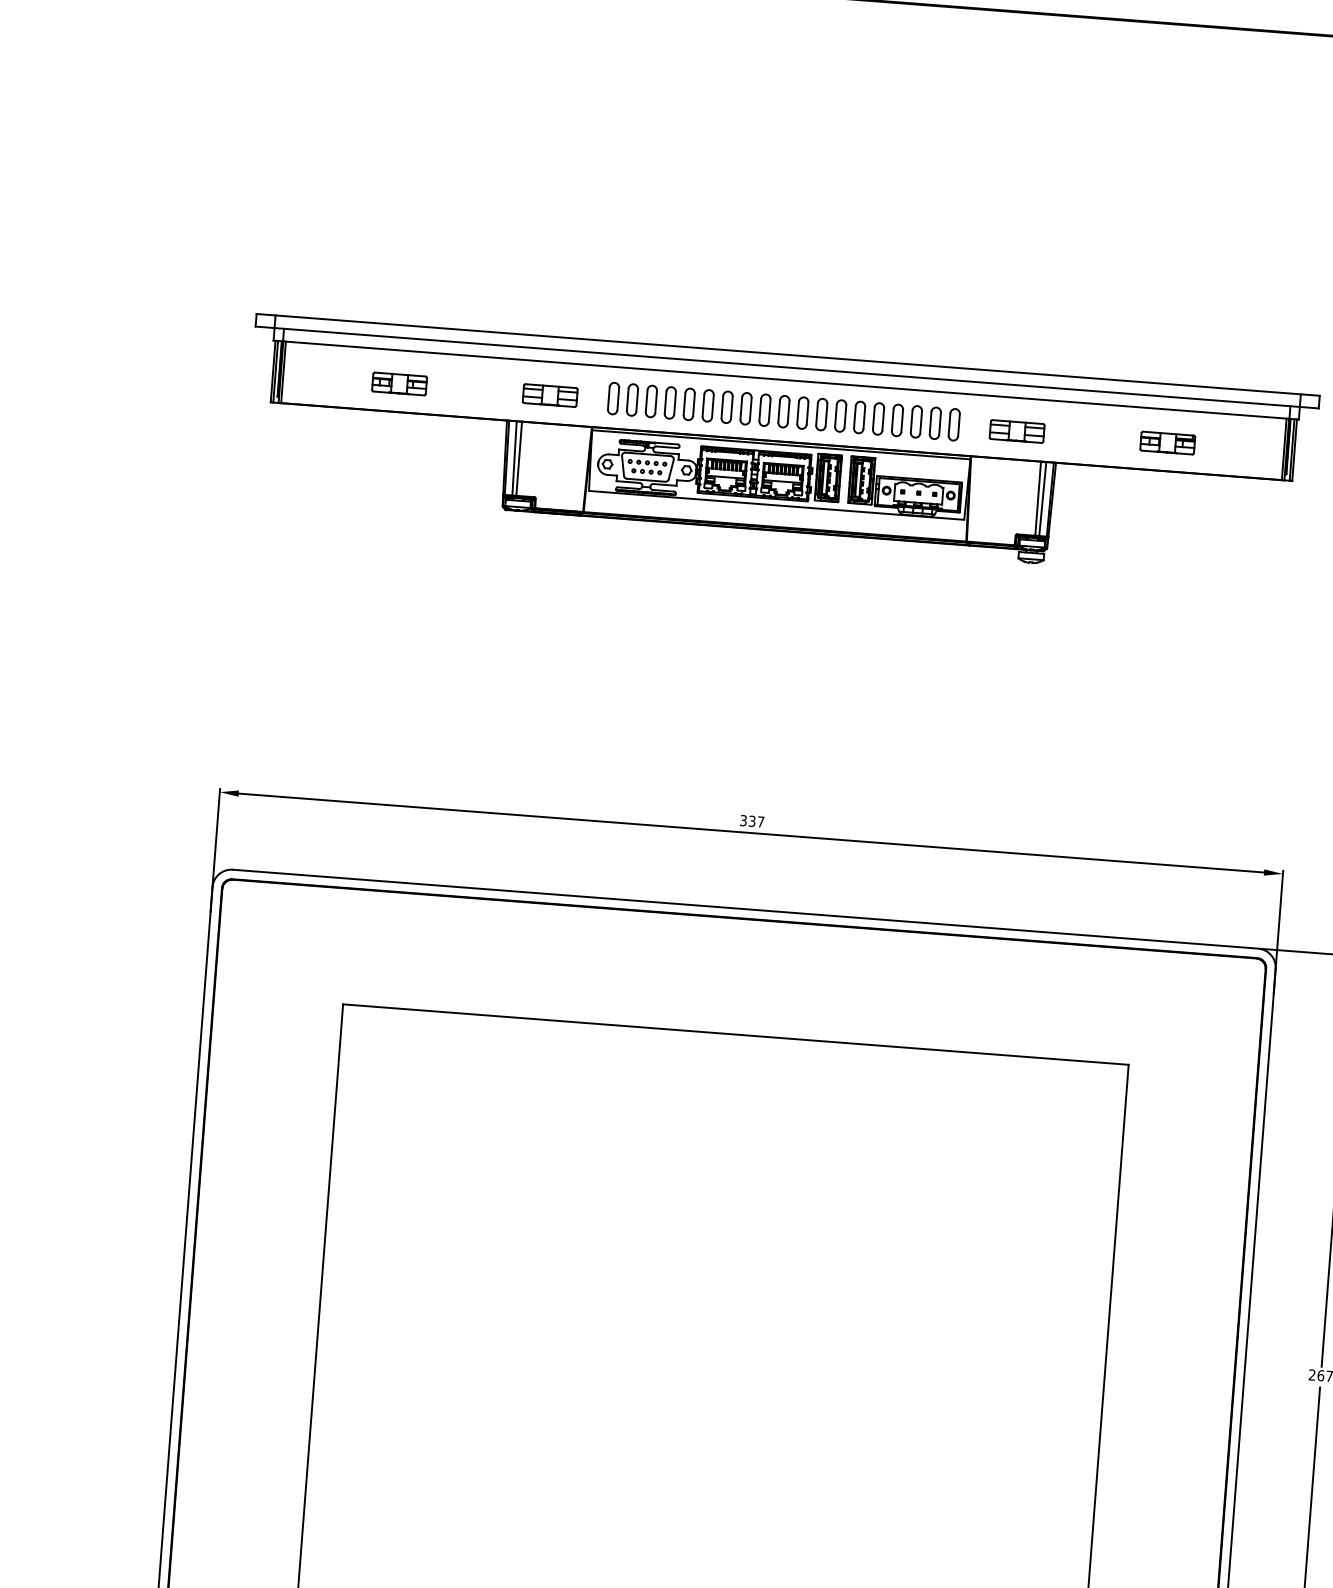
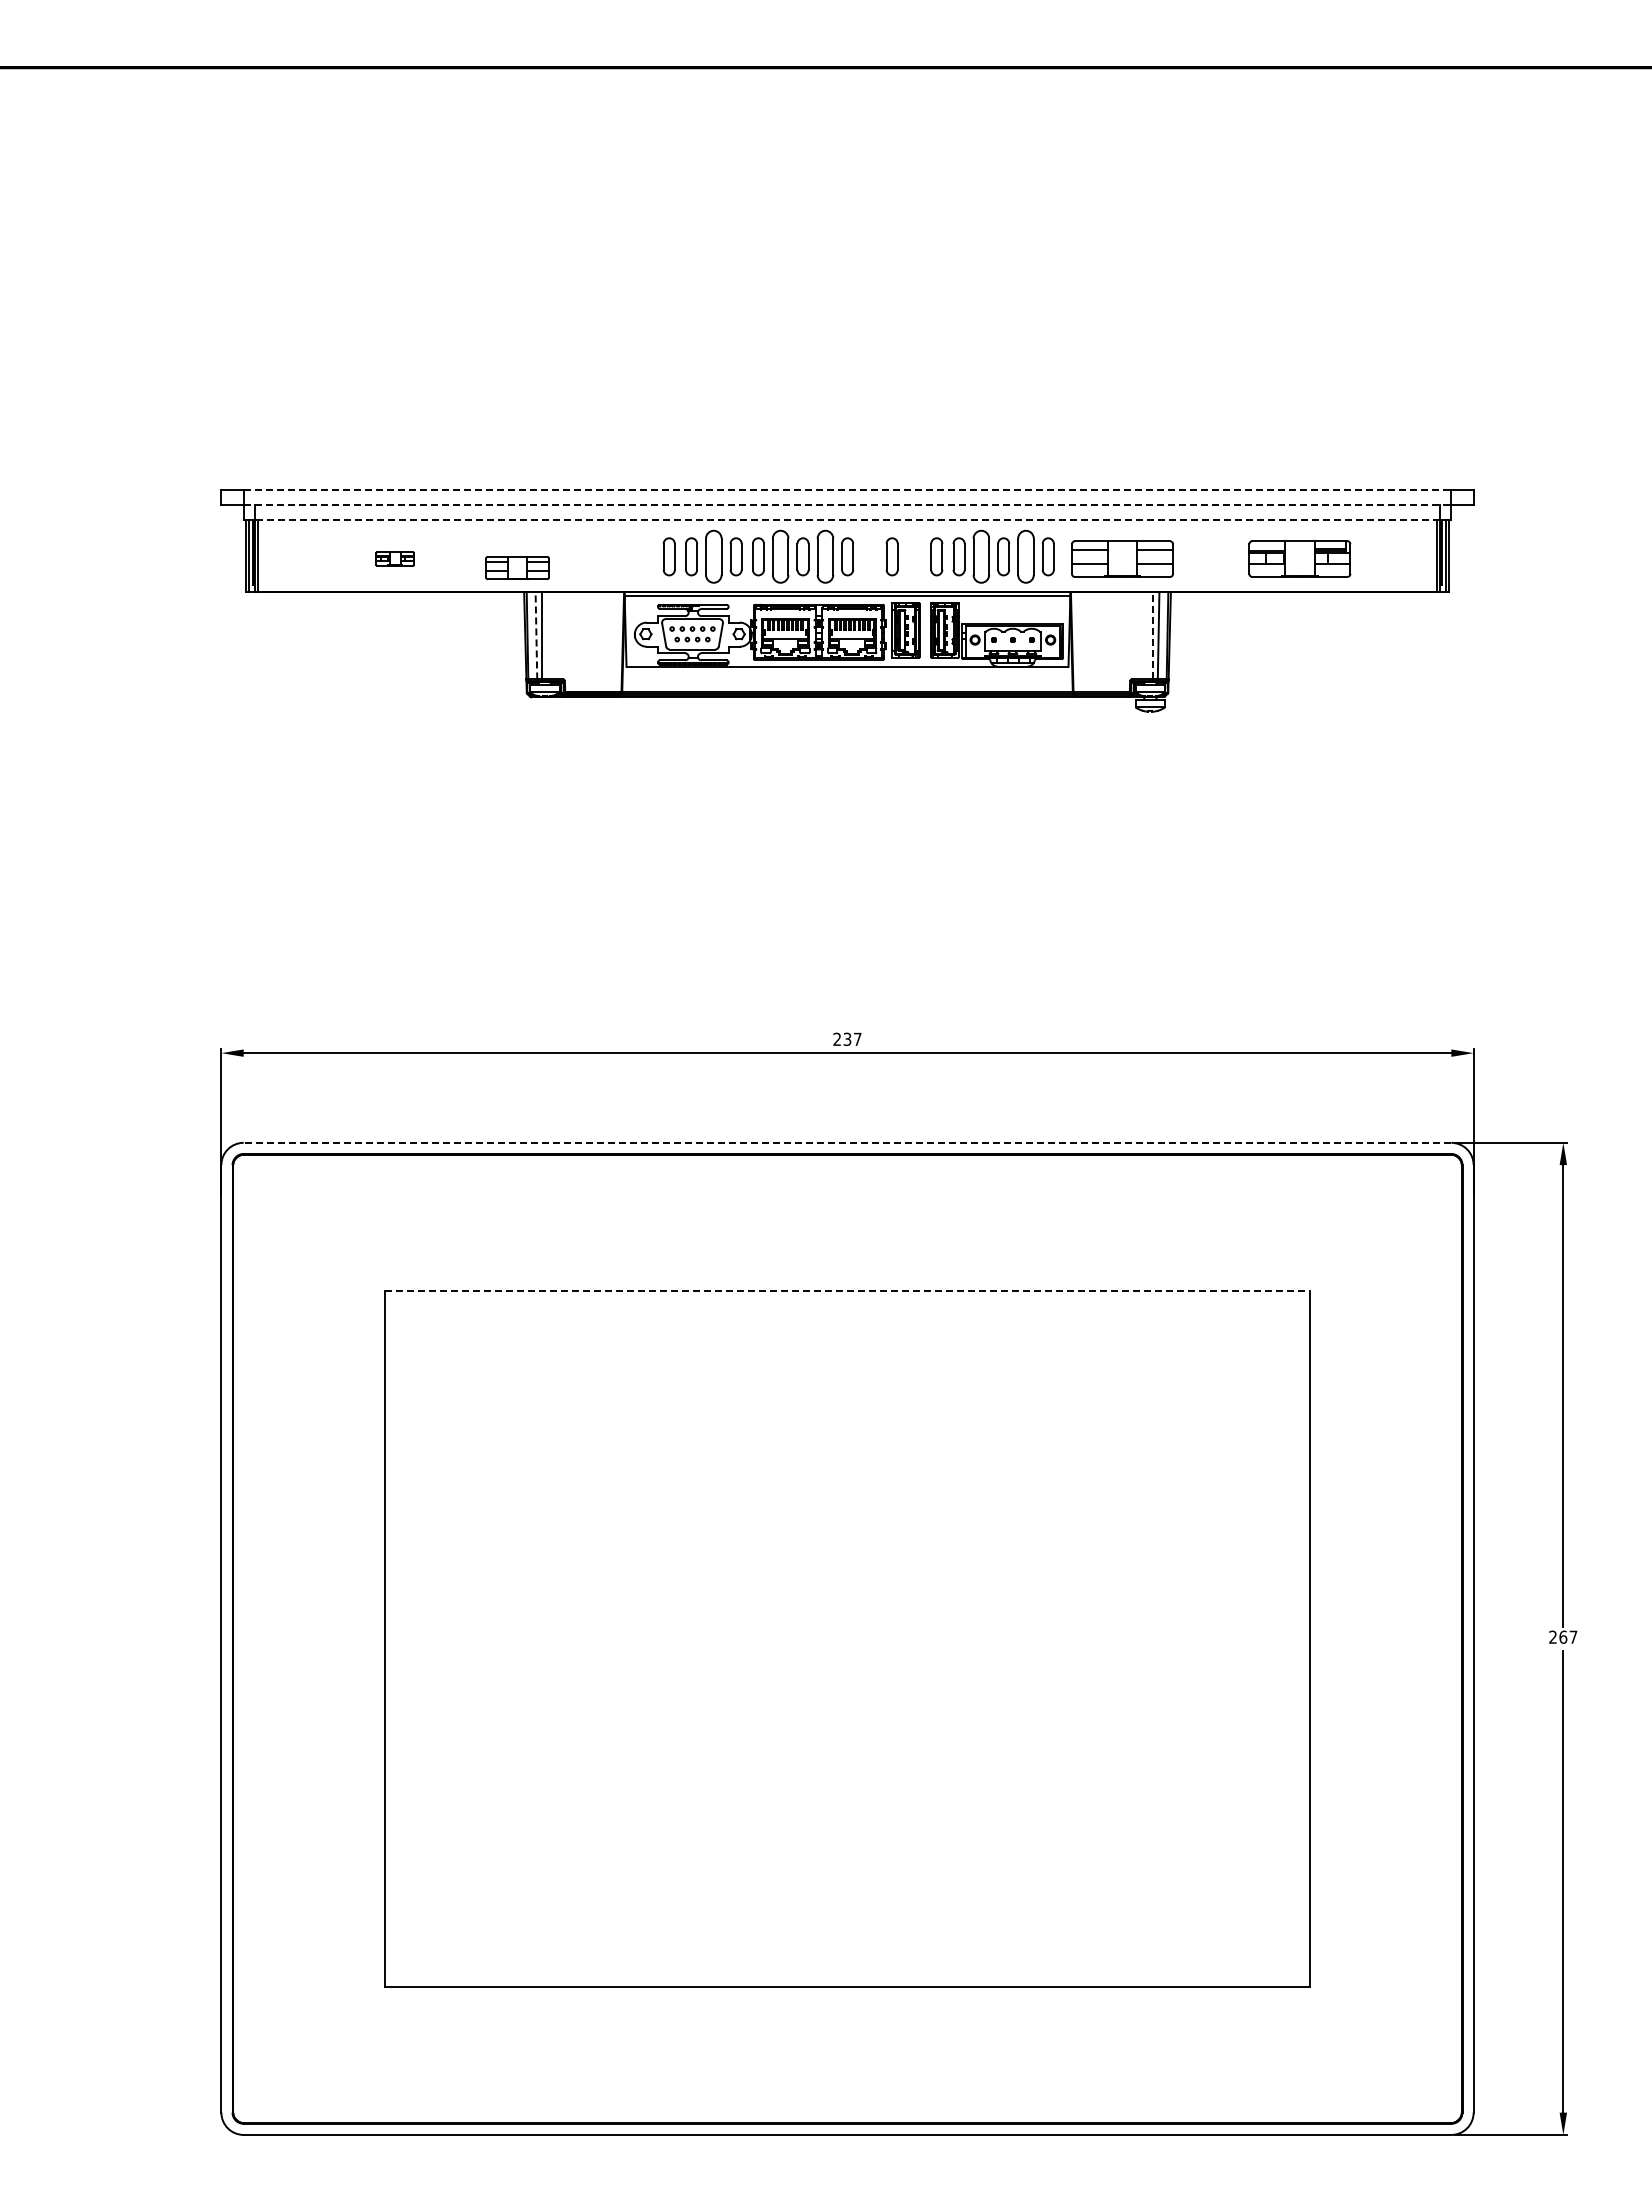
line: (788, 354) -> (847, 489), solid -> dashed
line: (787, 367) -> (847, 504), solid -> dashed
line: (786, 379) -> (847, 519), solid -> dashed
part: (399, 383) -> (394, 558), size x0.6
part: (550, 395) -> (517, 567), moved
part: (613, 398) -> (646, 556), removed
part: (670, 402) -> (713, 556), size x1.4
part: (726, 407) -> (780, 556), size x1.4
part: (764, 409) -> (824, 556), size x1.4
part: (802, 412) -> (869, 556), removed
part: (840, 415) -> (914, 556), removed
part: (897, 420) -> (981, 556), size x1.4
part: (934, 423) -> (1025, 556), size x1.4
part: (1017, 431) -> (1122, 558), size x1.6
part: (1167, 442) -> (1299, 558), size x1.6
line: (514, 458) -> (536, 635), solid -> dashed
line: (1038, 498) -> (1153, 635), solid -> dashed
text: (743, 820) -> (837, 1039), 337 -> 237
line: (745, 908) -> (847, 1142), solid -> dashed
line: (735, 1034) -> (847, 1290), solid -> dashed

